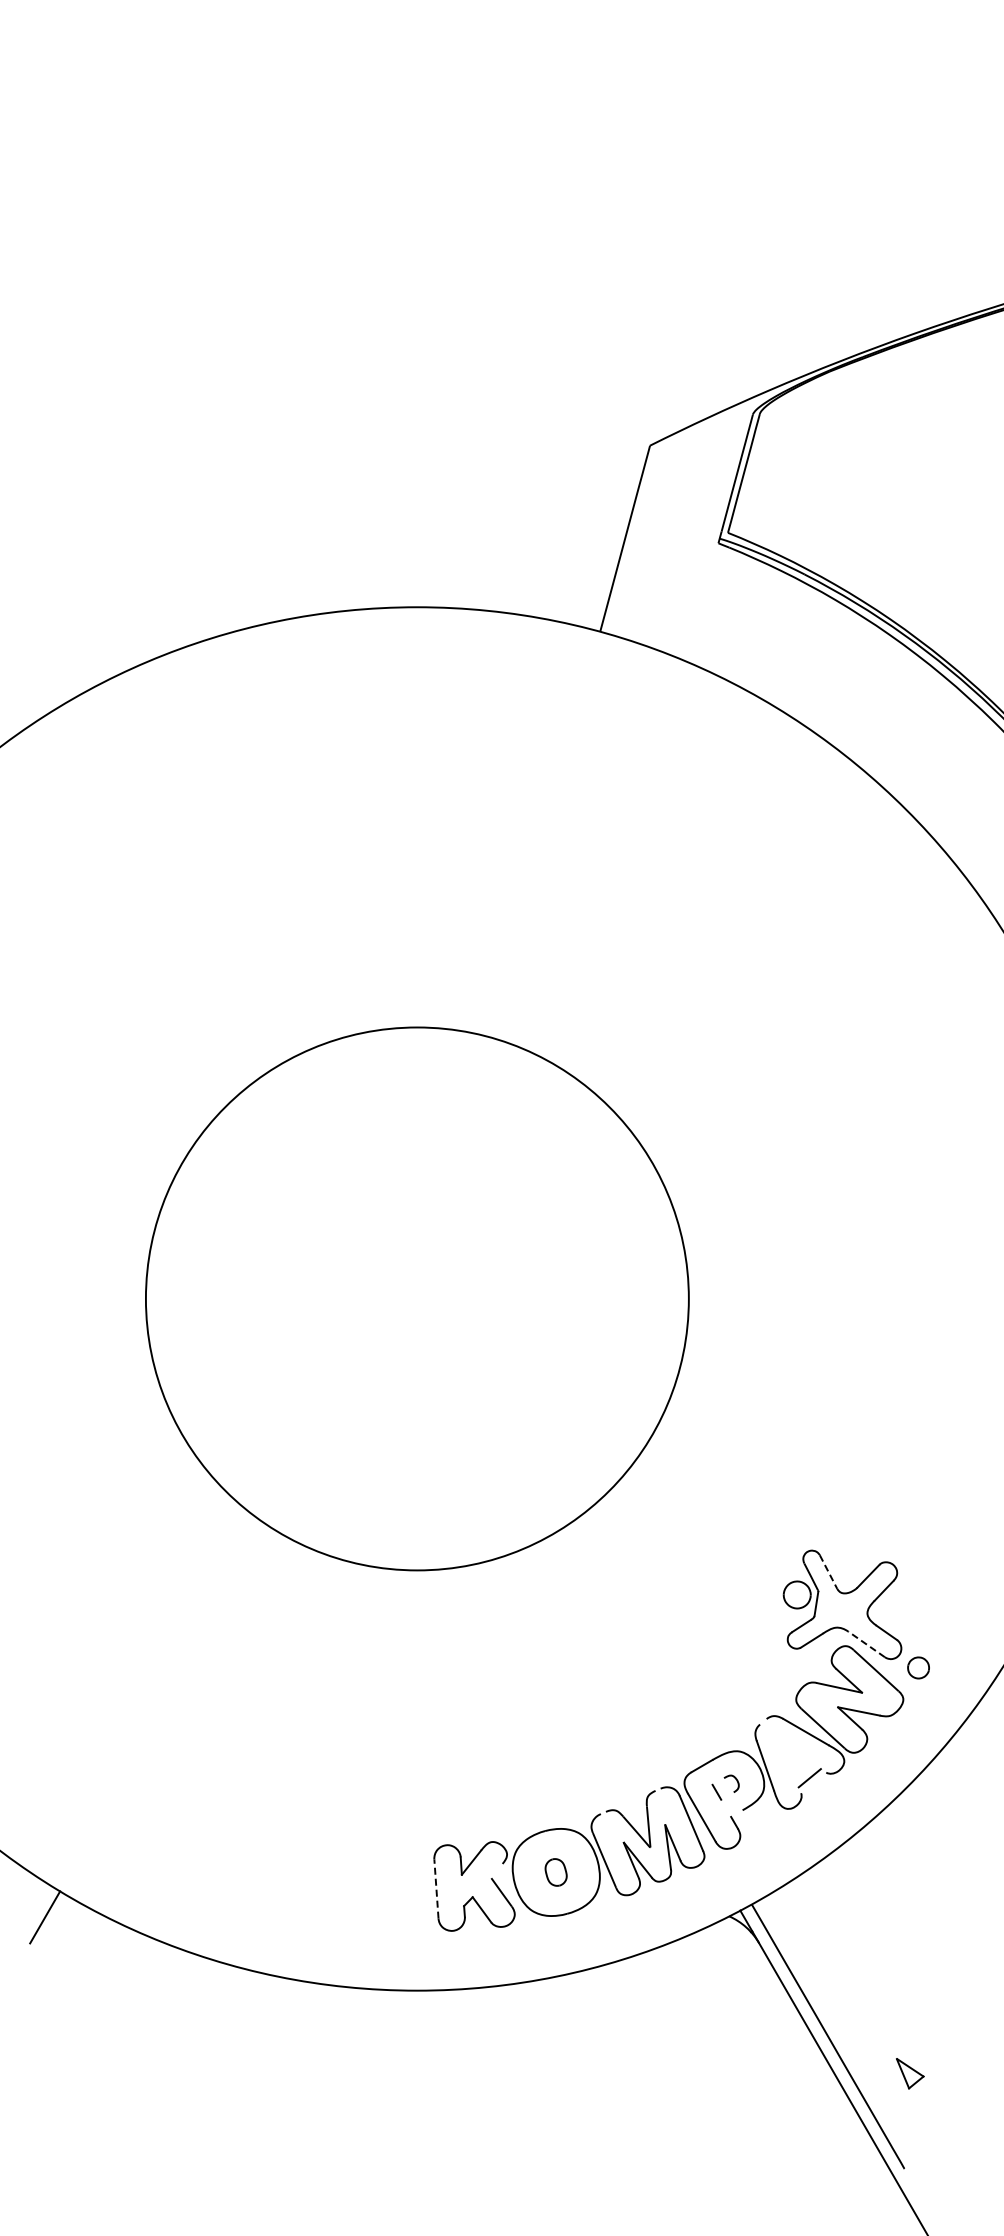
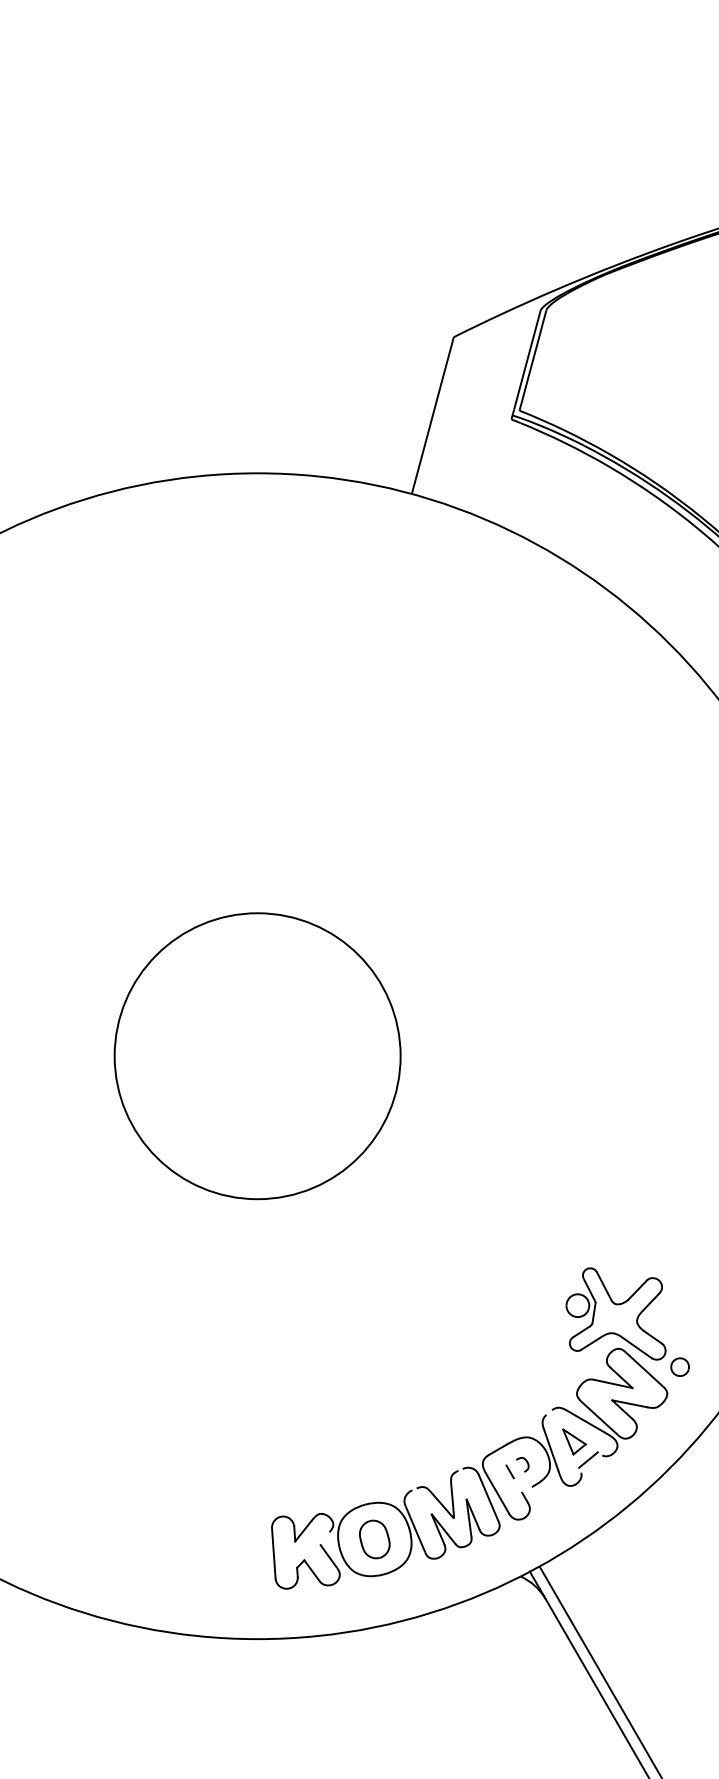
circle: (416, 1298) -> (257, 1055), size x0.62
line: (828, 1572) -> (604, 1286), dashed -> solid
line: (866, 1644) -> (636, 1347), dashed -> solid
part: (555, 1872) -> (374, 1539), size x1.67
line: (436, 1889) -> (273, 1553), dashed -> solid
part: (910, 2073) -> (574, 1441), moved

